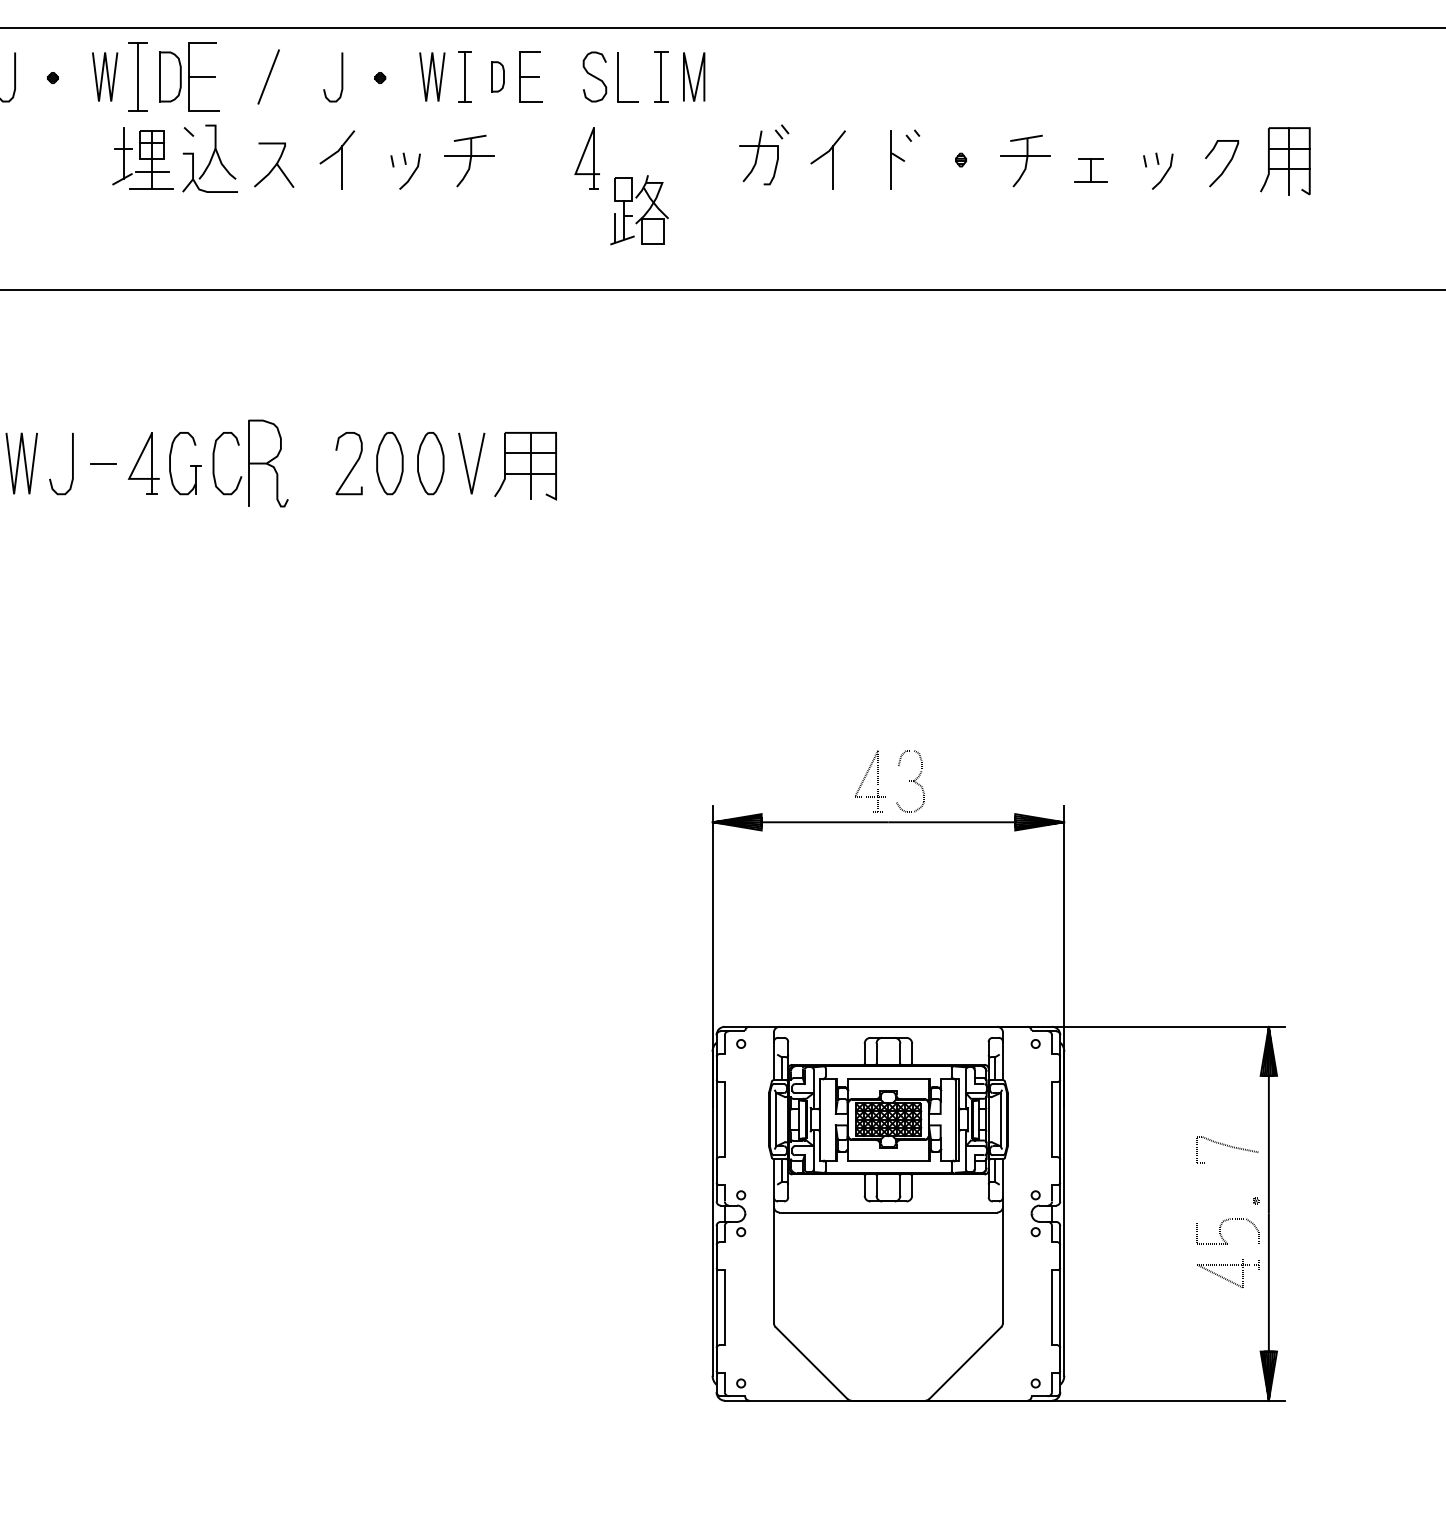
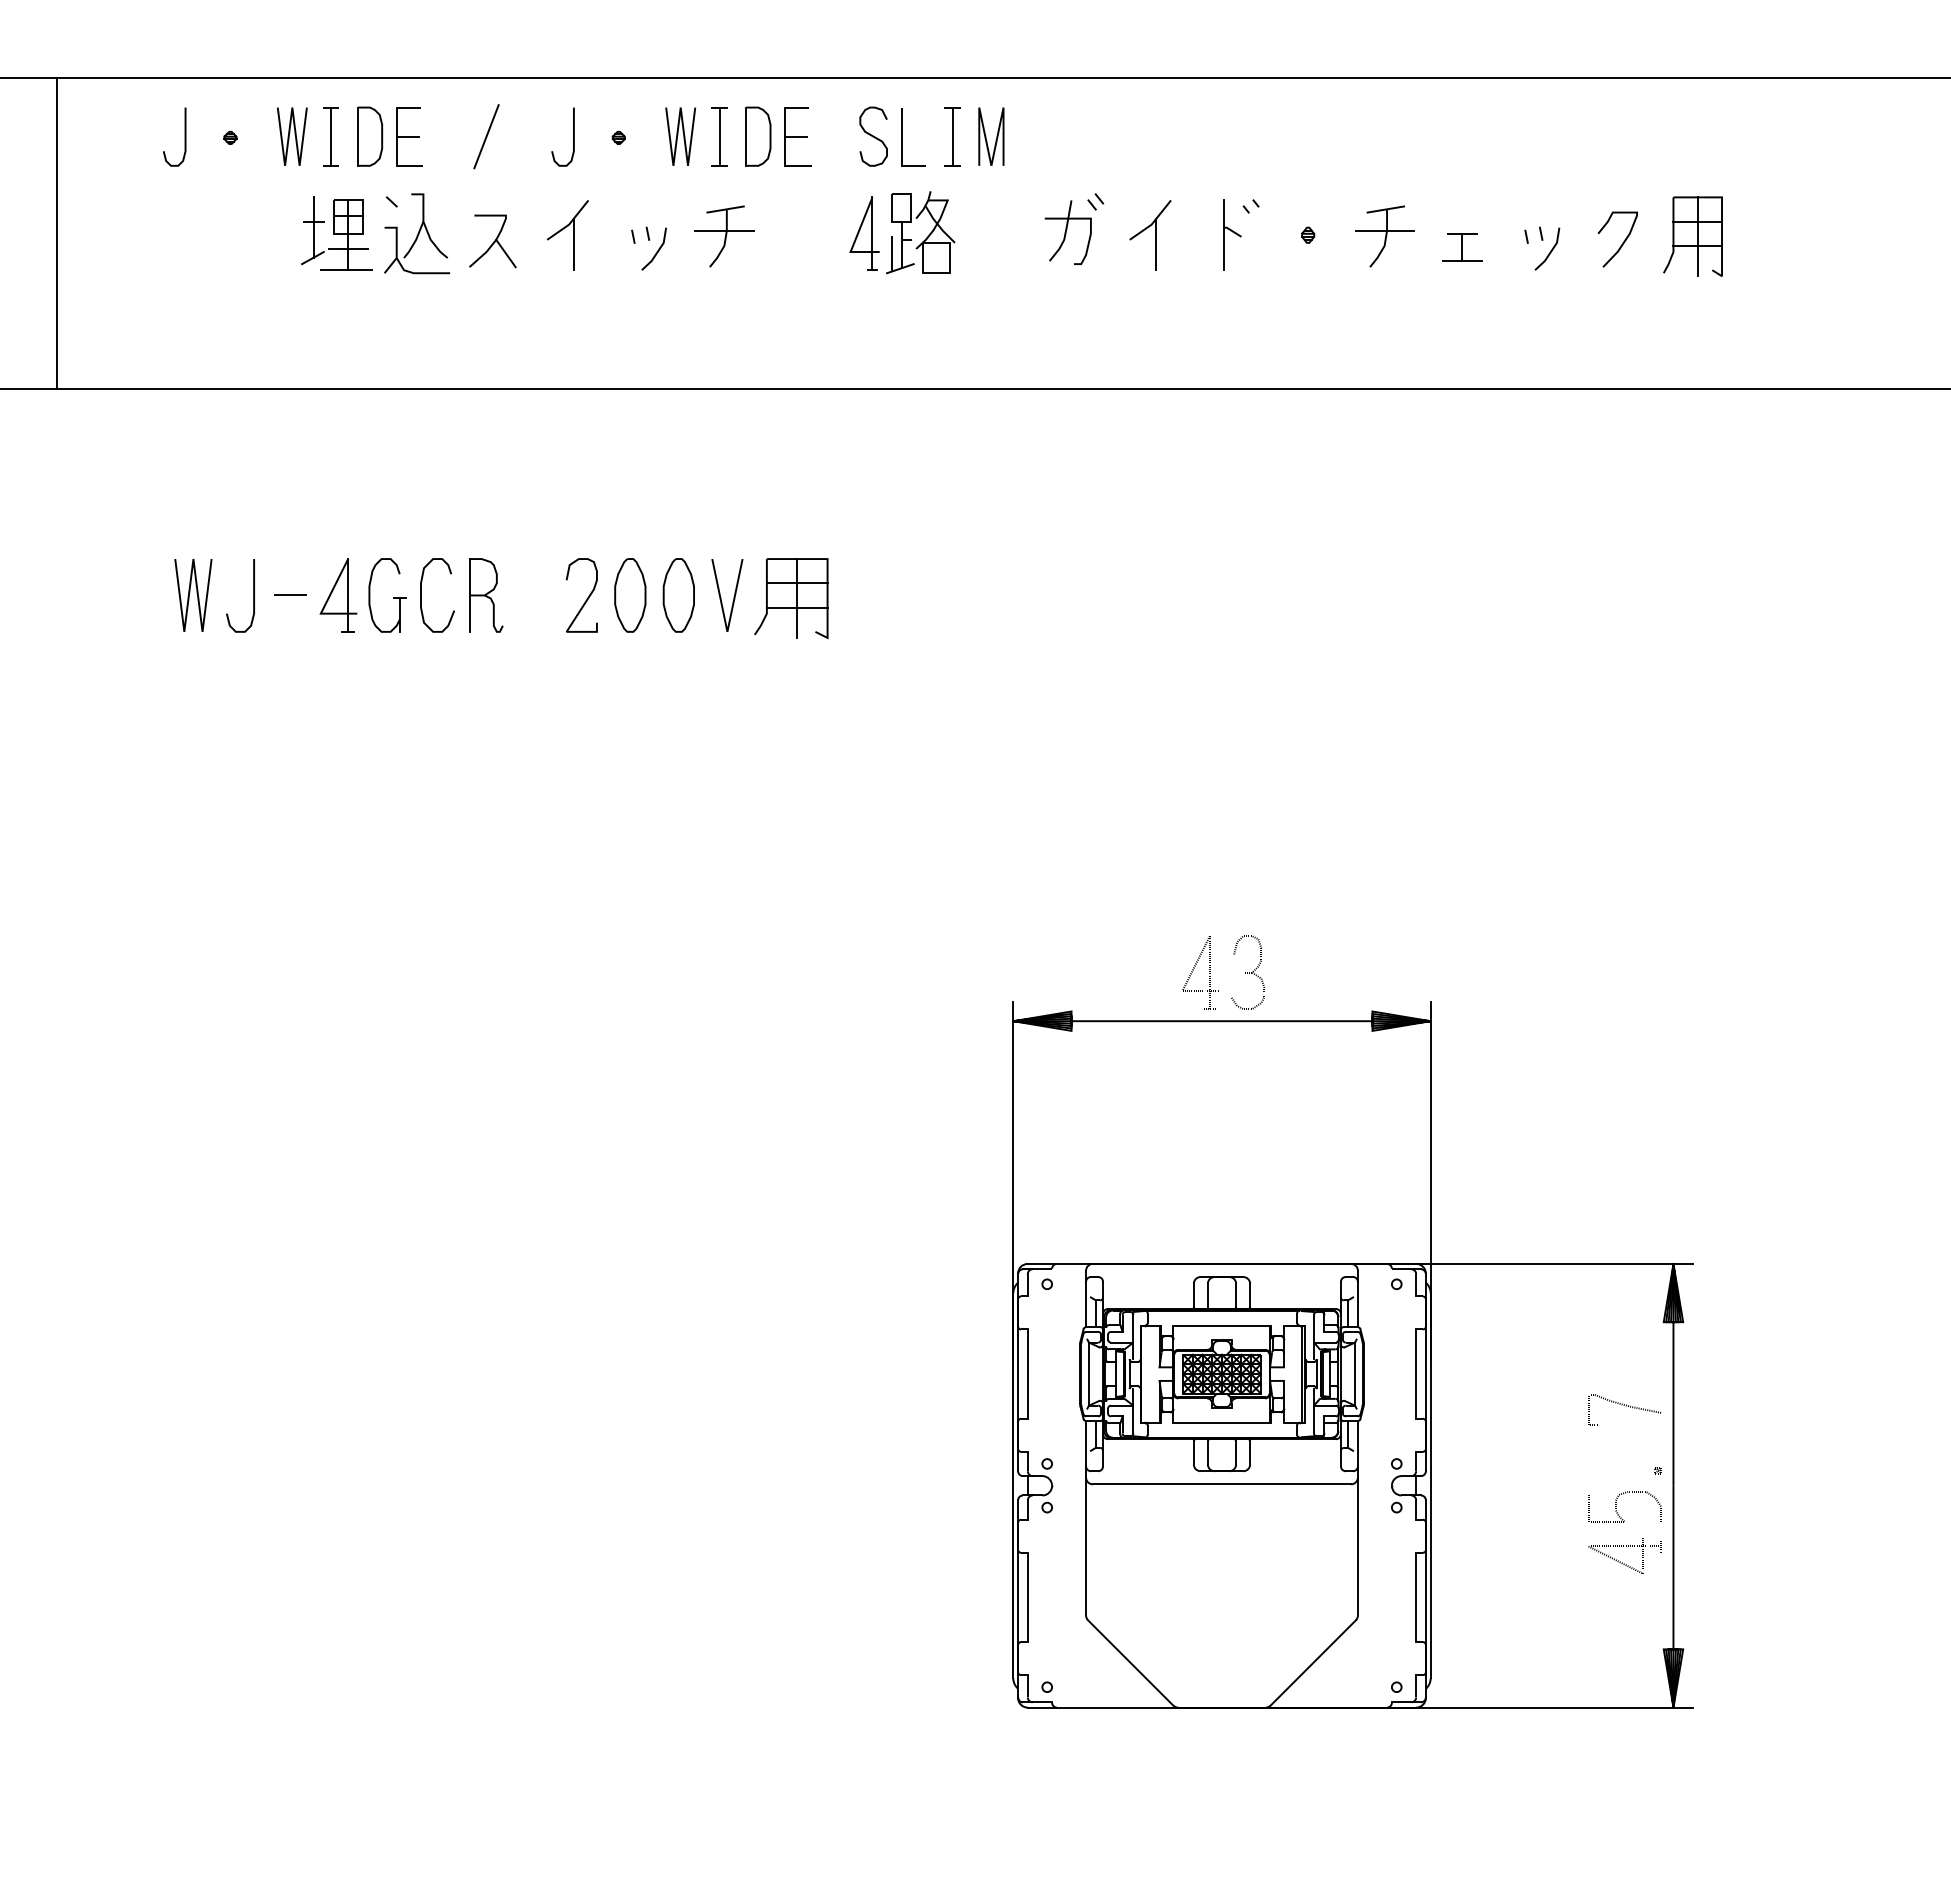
part: (137, 76) -> (330, 136), size x0.71
part: (203, 76) -> (409, 136), size x0.71
part: (497, 76) -> (758, 136), size x1.67
part: (644, 214) -> (926, 237), moved
part: (268, 463) -> (486, 595), size x0.71

